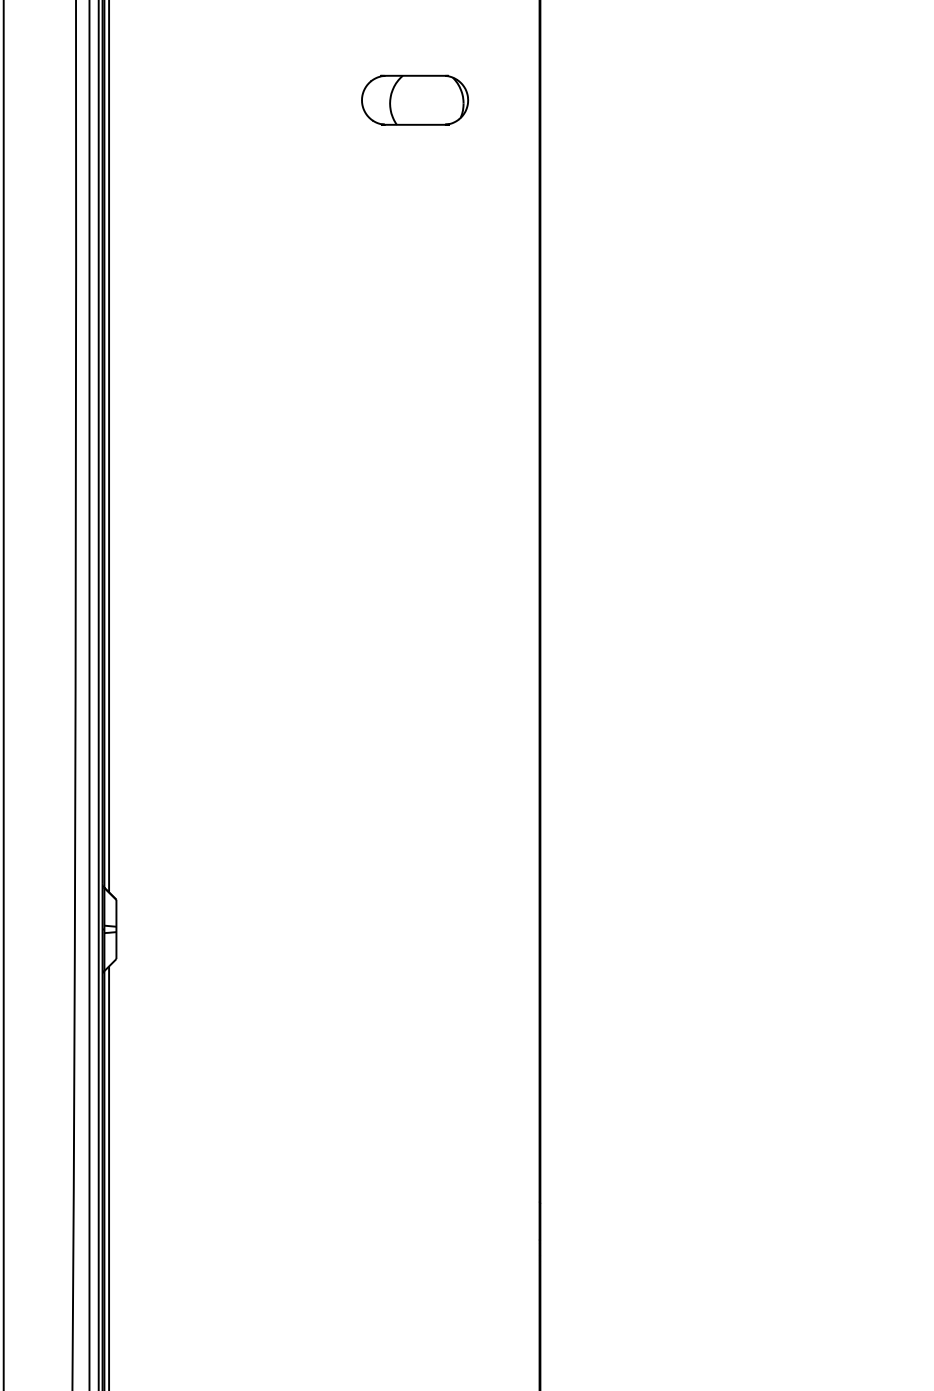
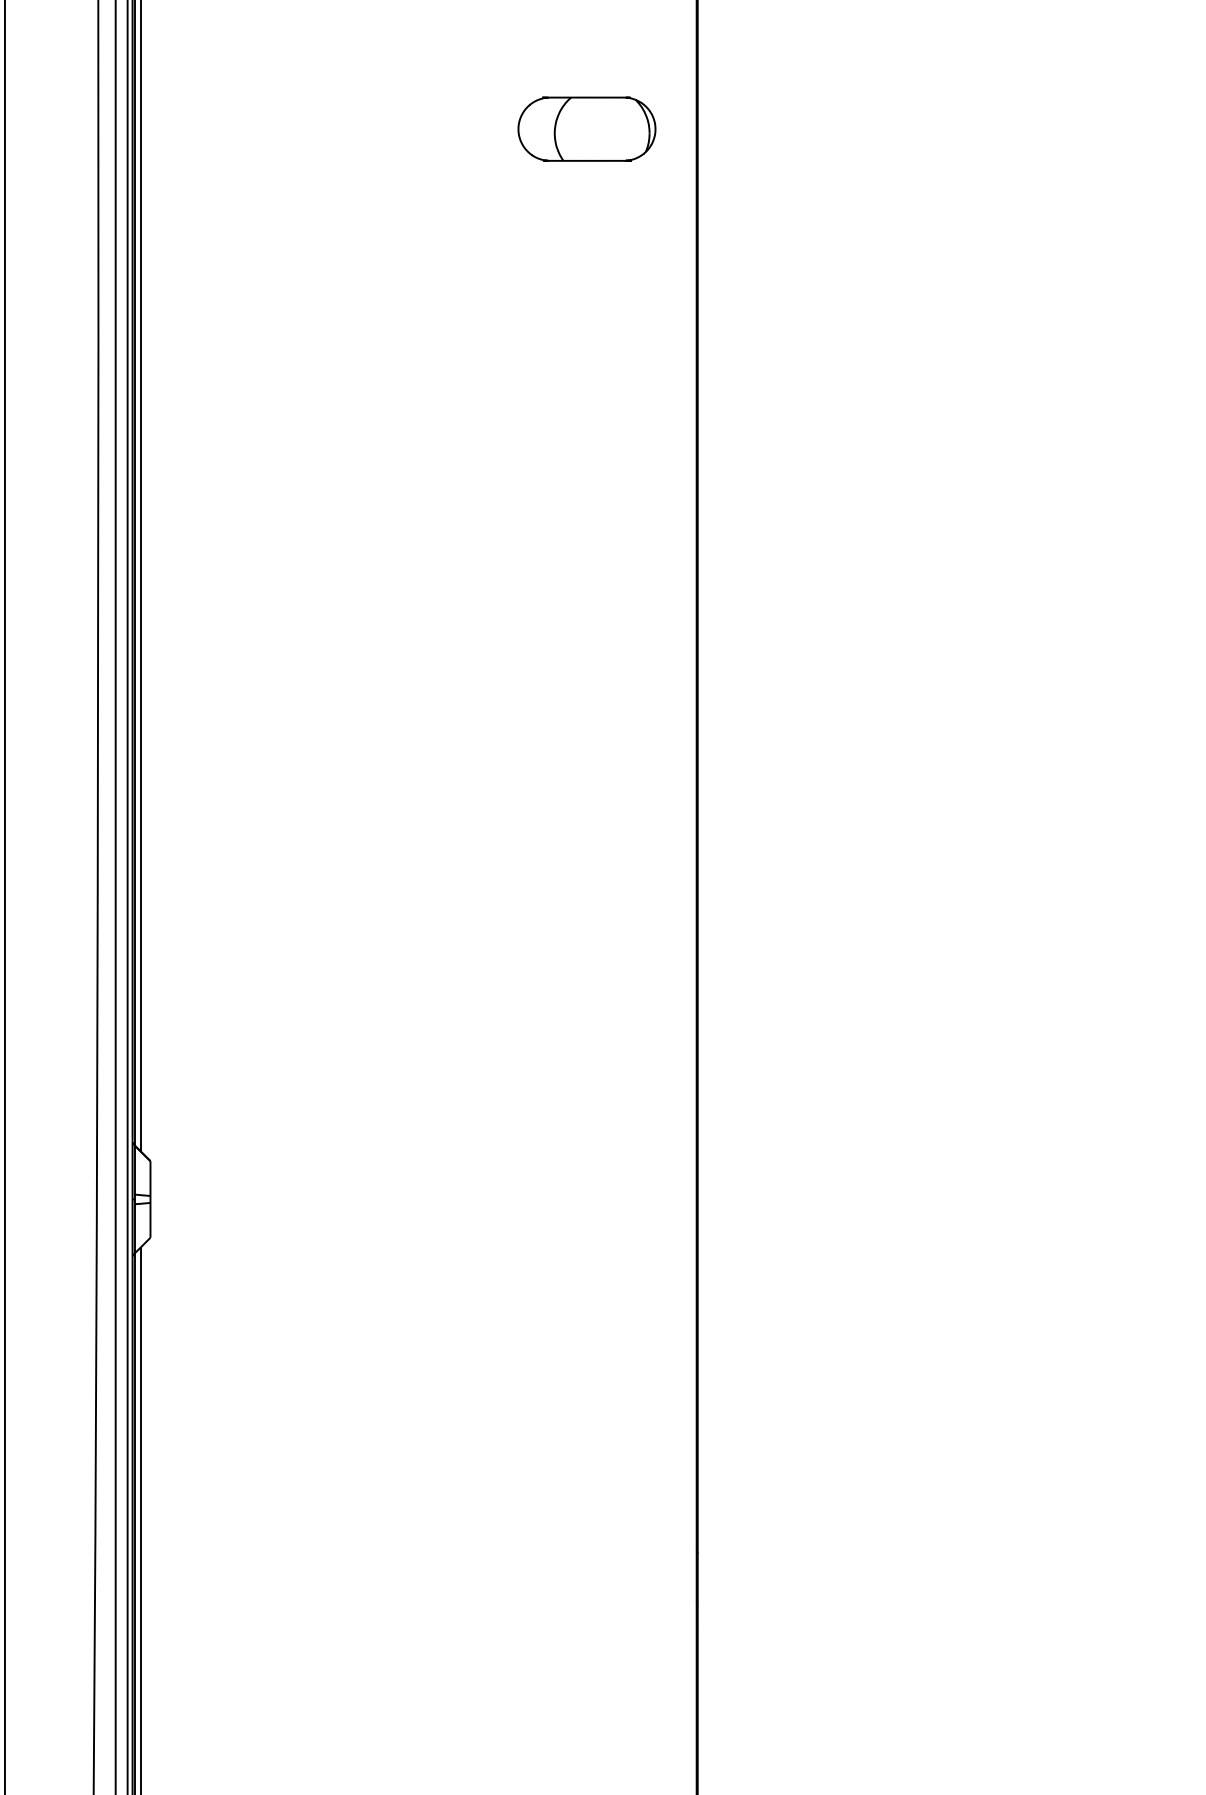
part: (414, 99) -> (586, 128), moved

